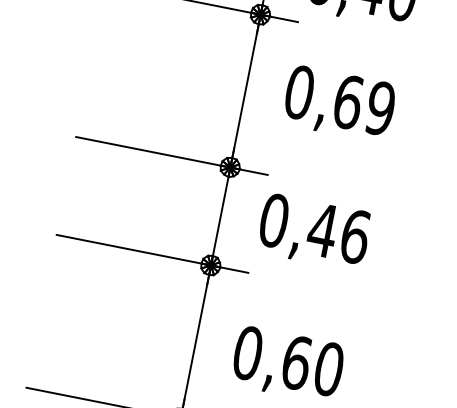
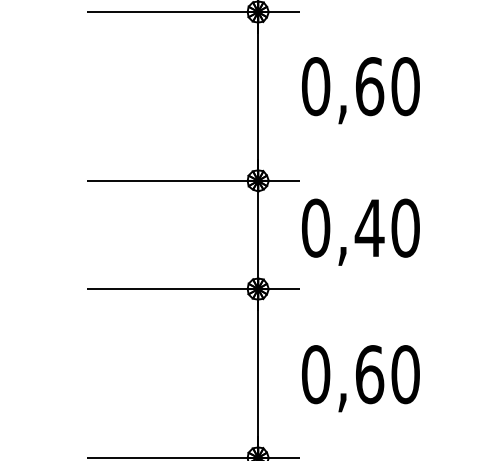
text: (380, 108) -> (405, 86), 0,69 -> 0,60
text: (355, 236) -> (405, 227), 0,46 -> 0,40

